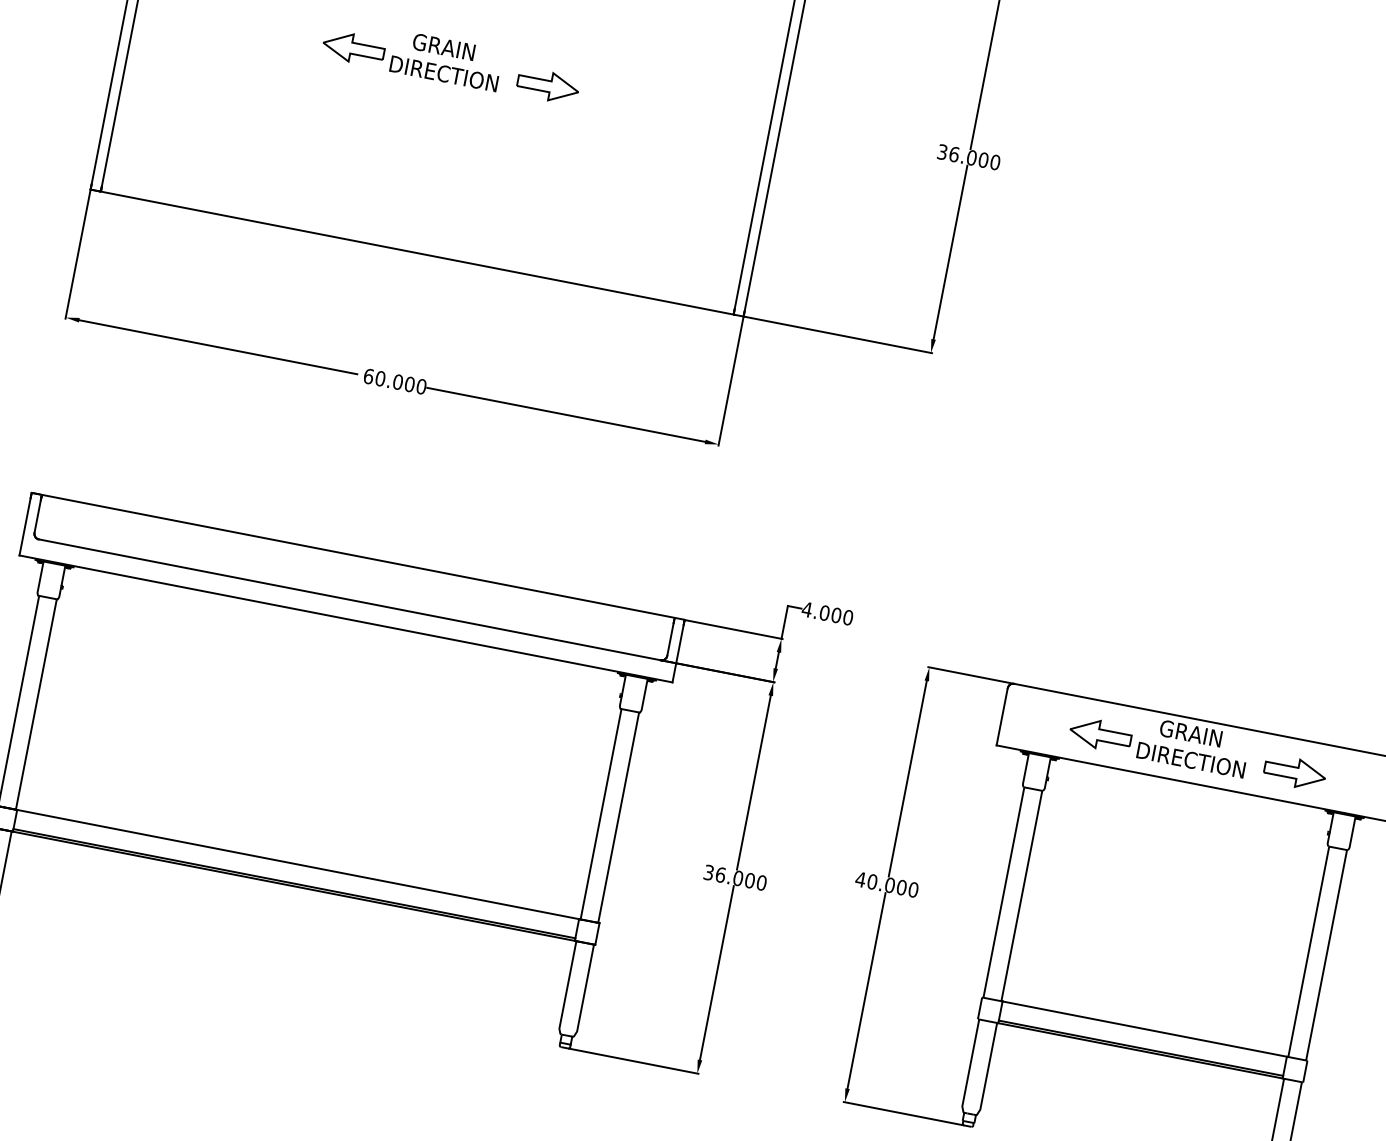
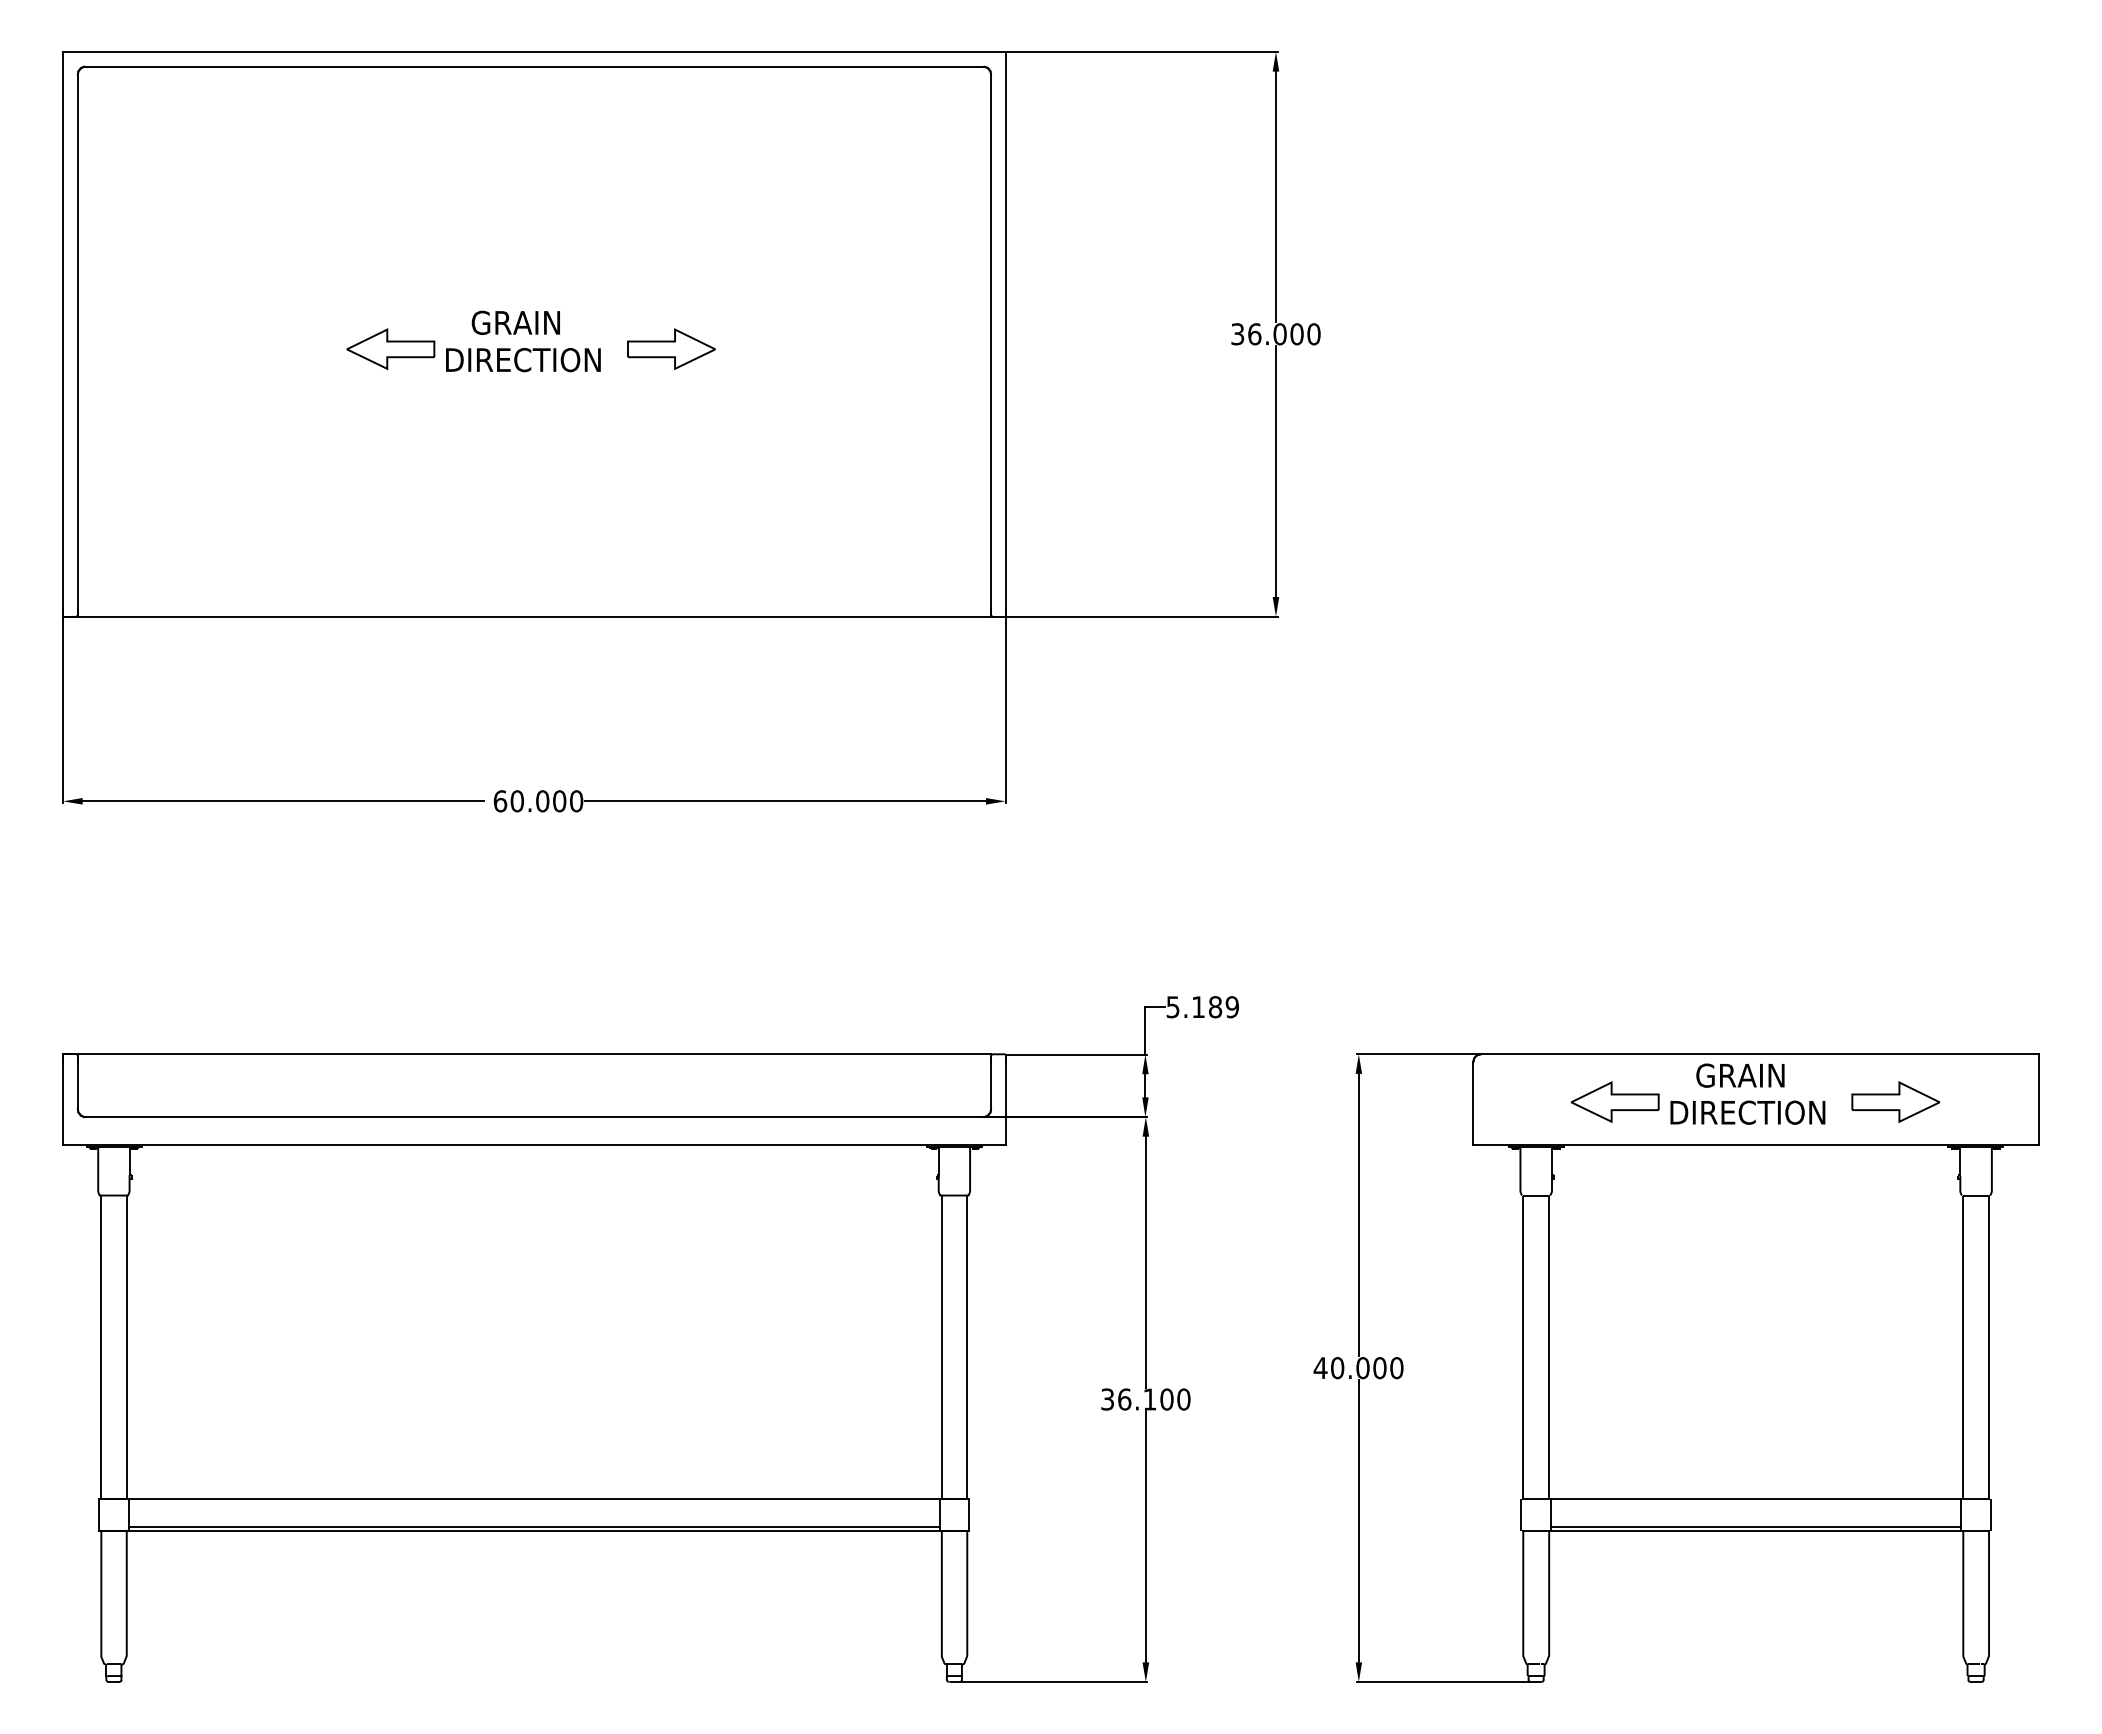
text: (827, 613) -> (1202, 1007), 4.000 -> 5.189
text: (737, 878) -> (1149, 1399), 36.000 -> 36.100

